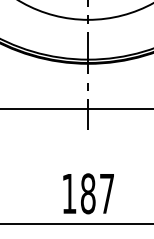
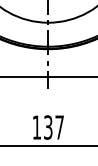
text: (86, 193) -> (47, 127), 187 -> 137

